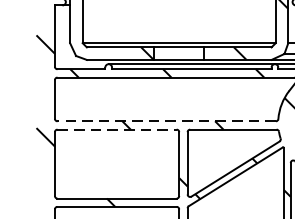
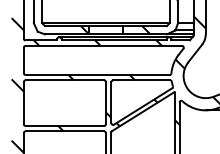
line: (166, 120) -> (97, 74), dashed -> solid
line: (117, 129) -> (65, 80), dashed -> solid

